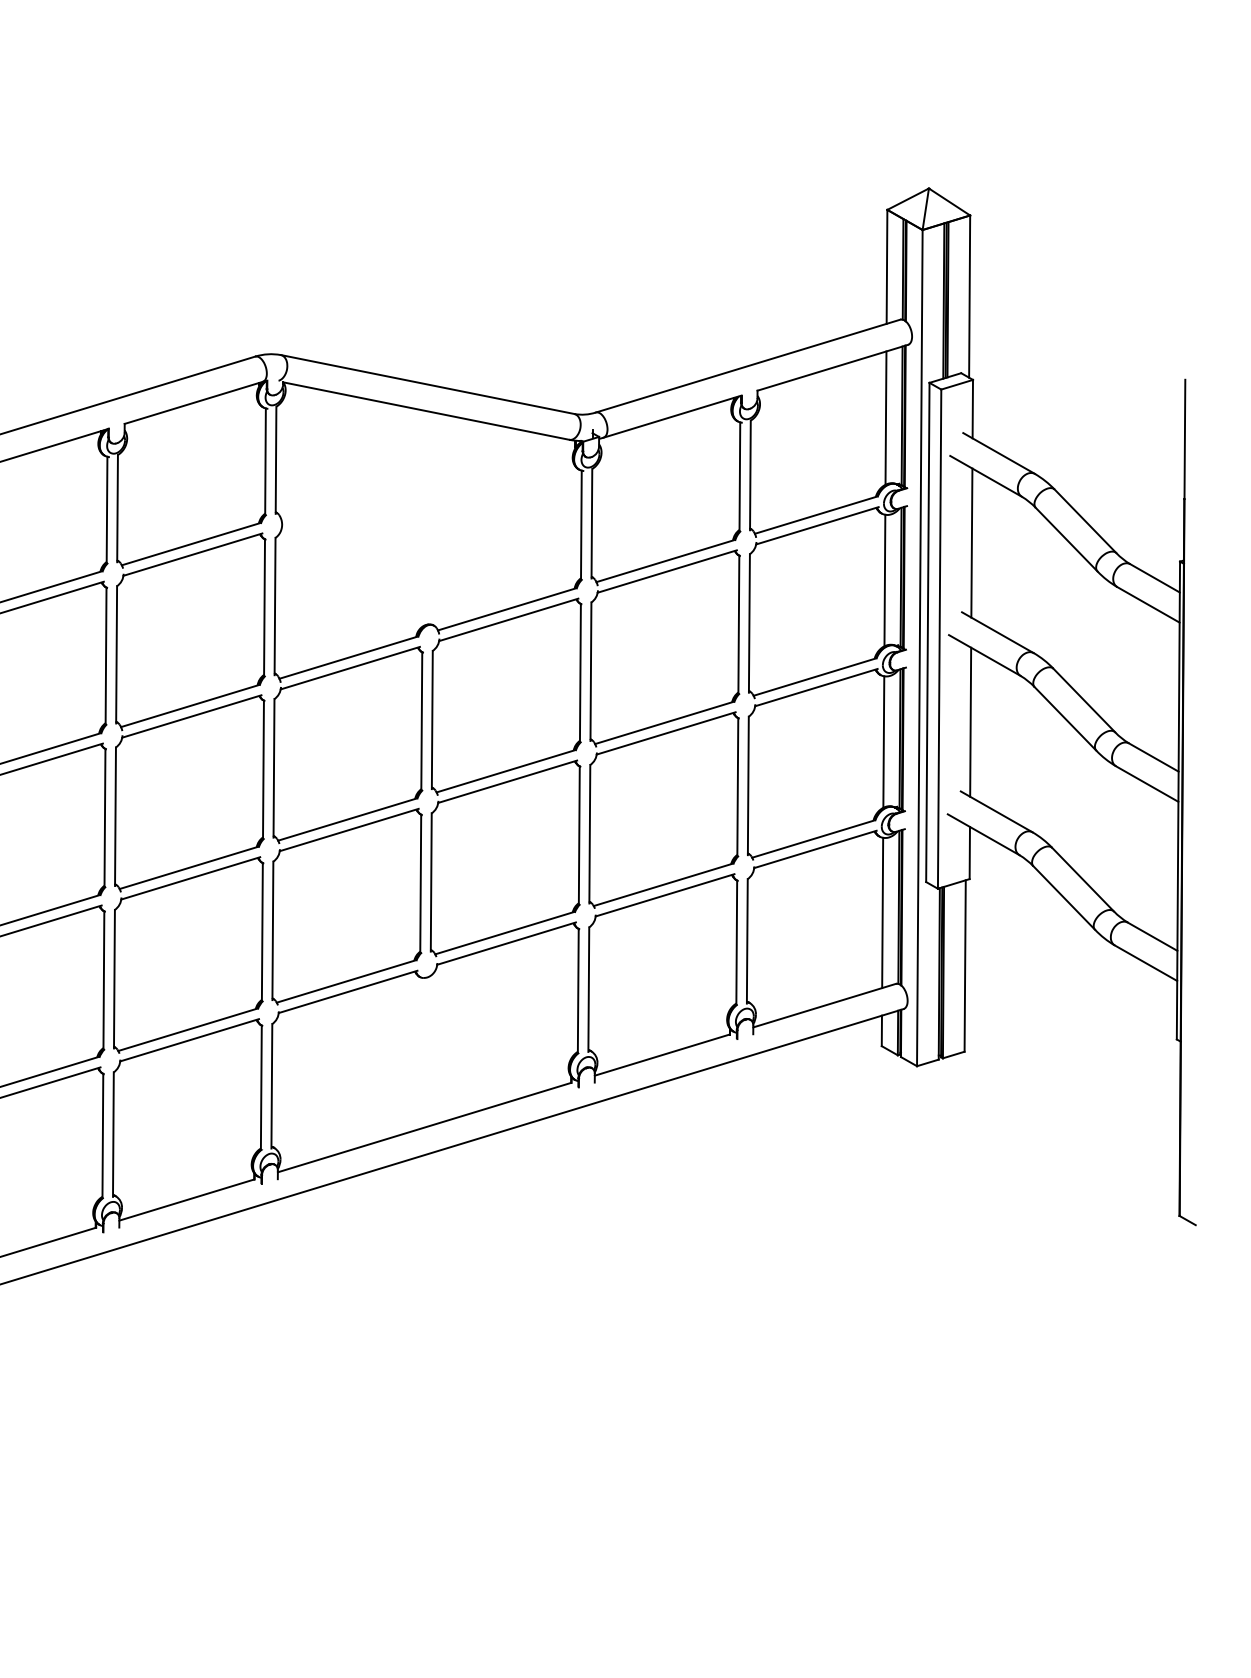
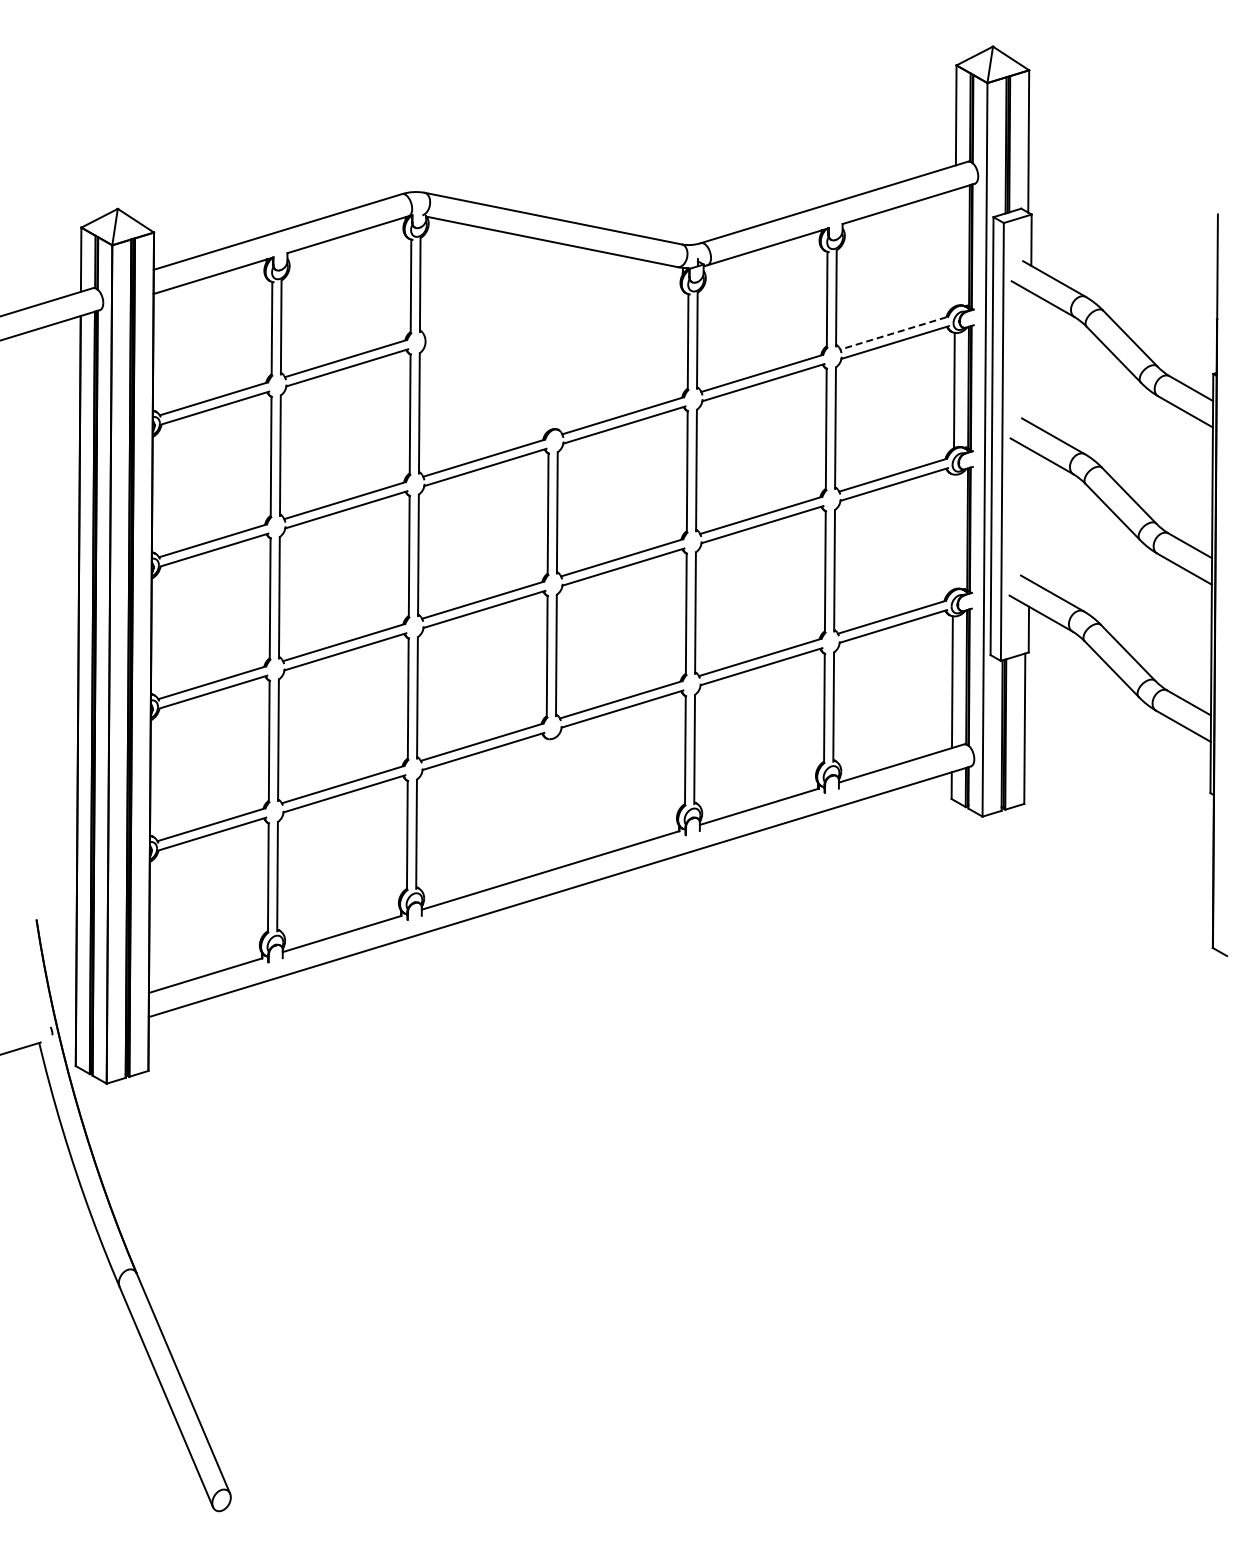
line: (885, 417) -> (954, 247), removed
line: (815, 515) -> (893, 333), solid -> dashed
line: (971, 542) -> (1030, 357), removed
line: (970, 721) -> (1029, 514), removed
line: (883, 741) -> (953, 531), removed

